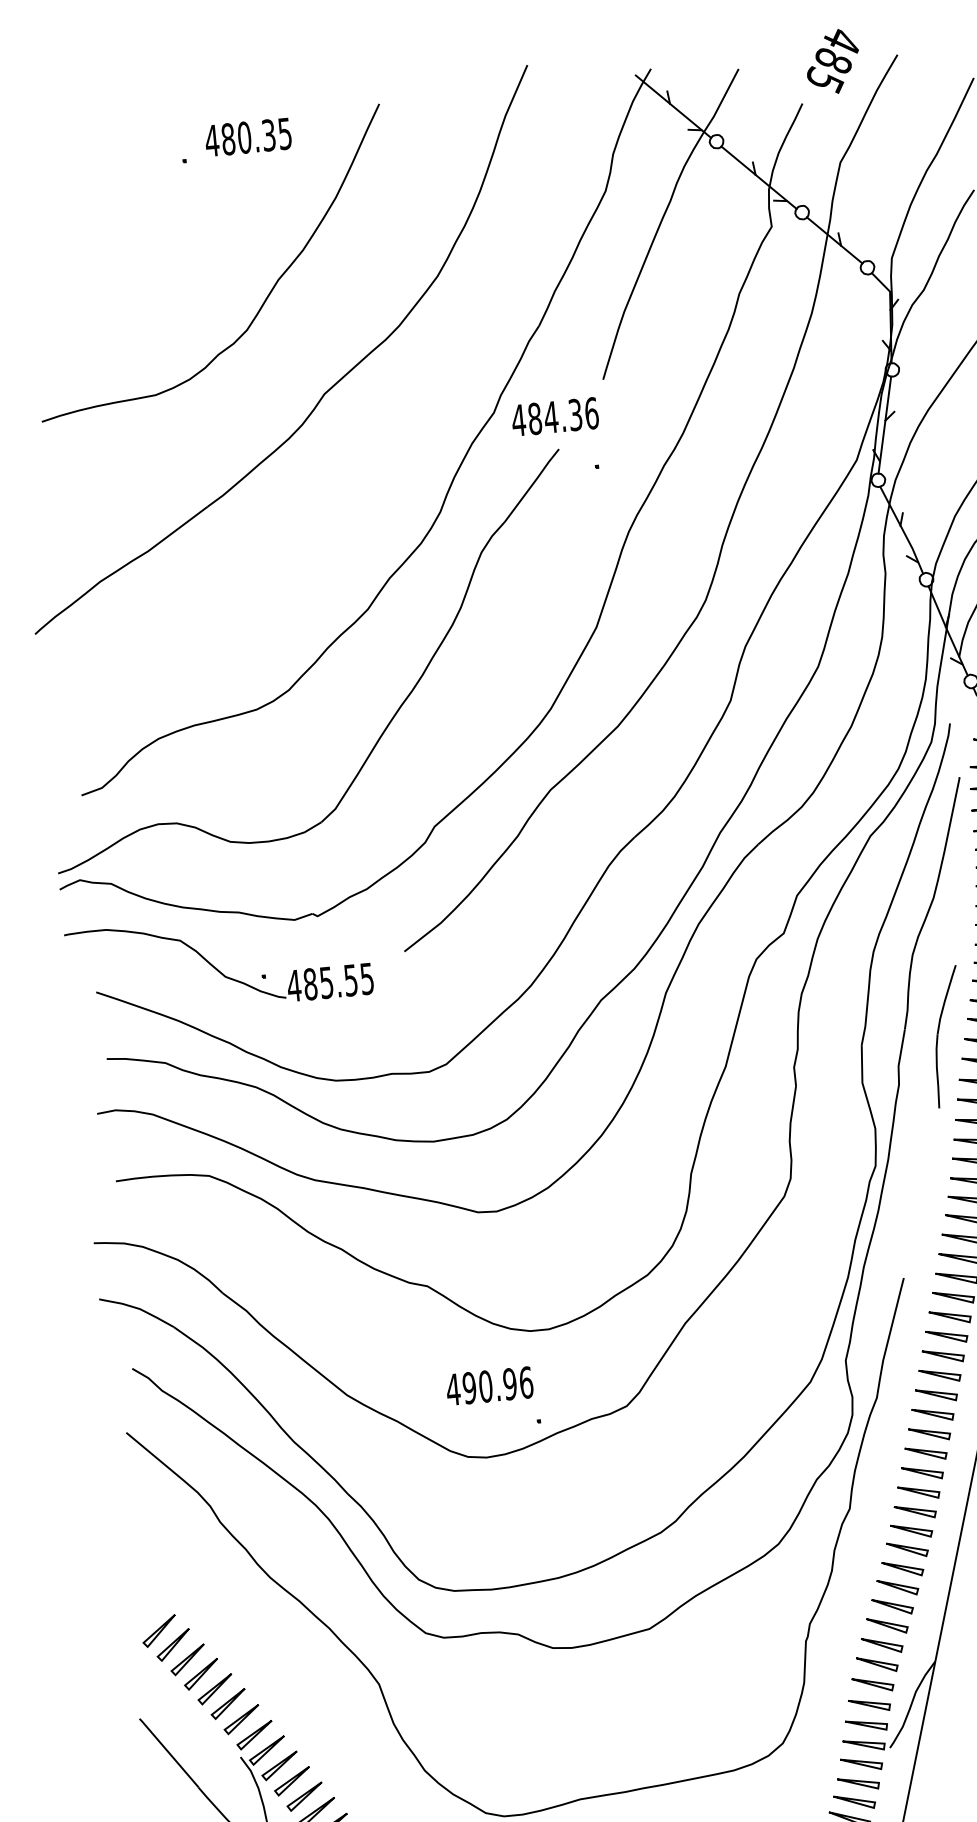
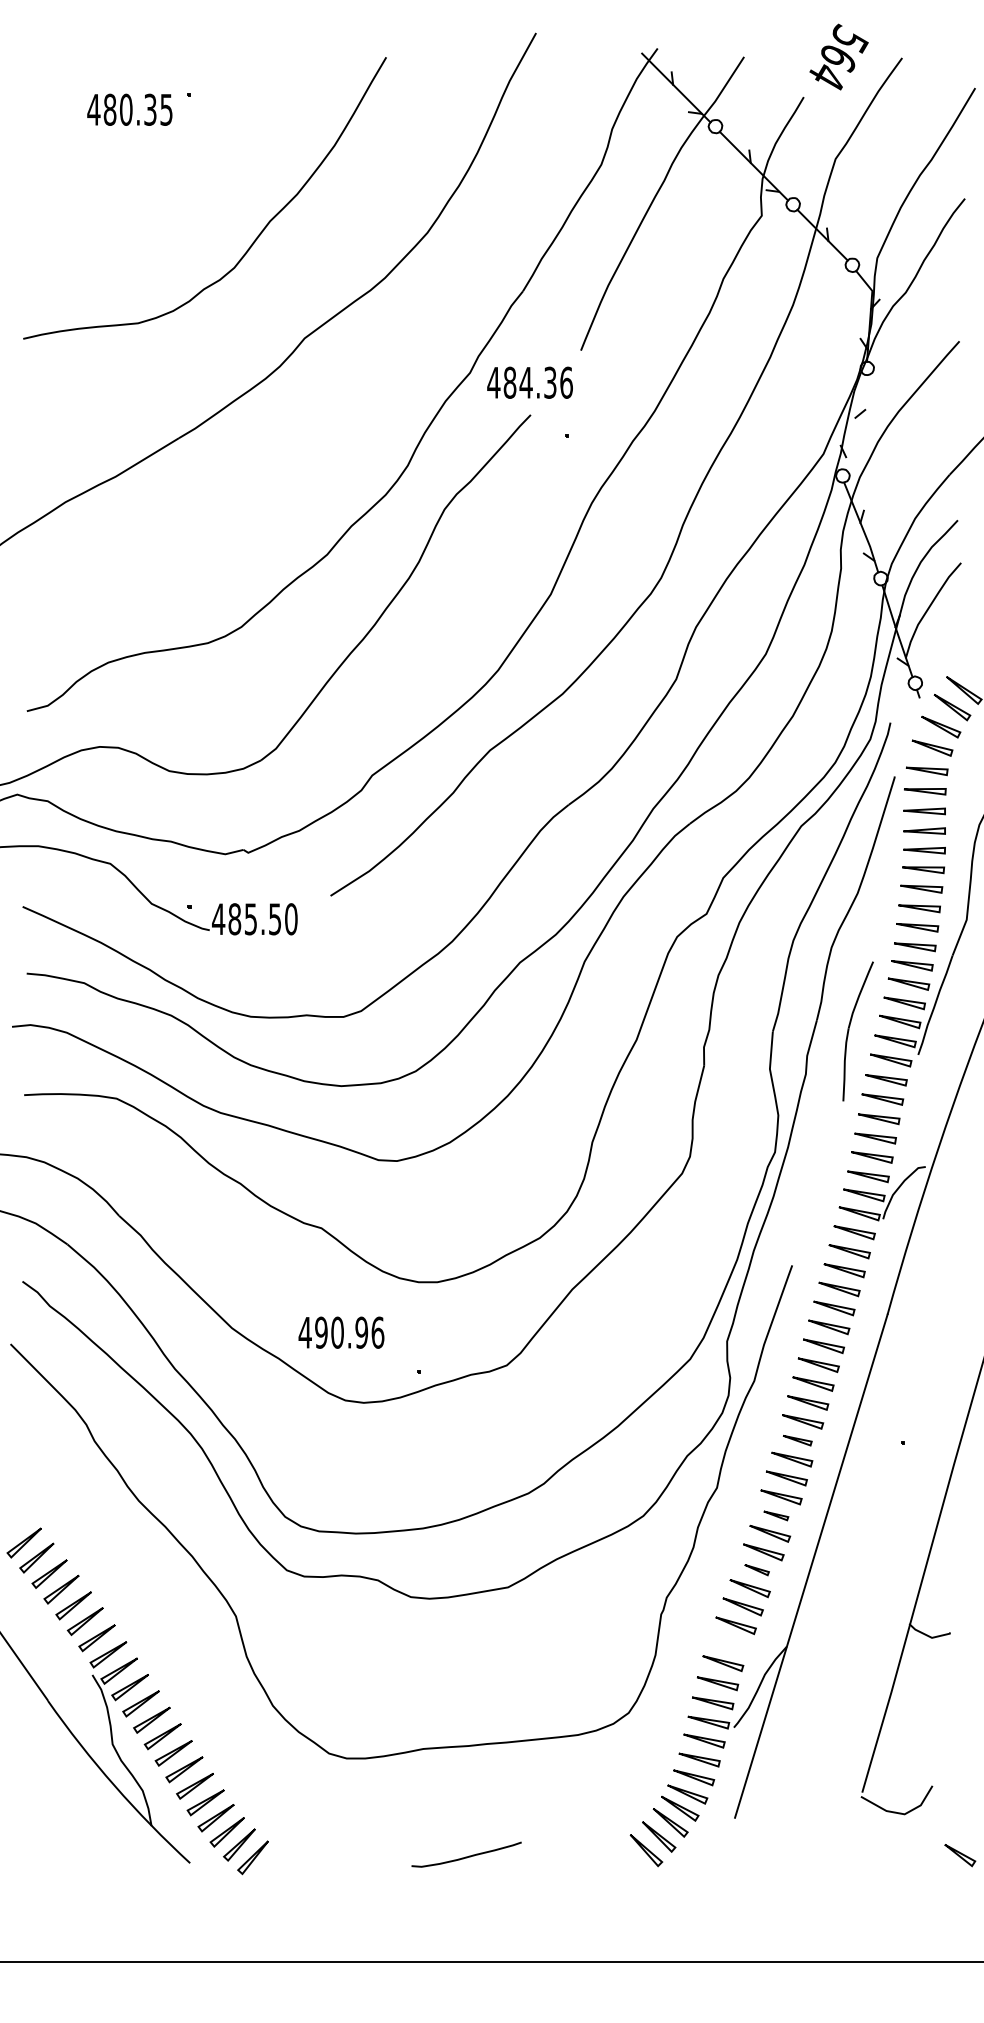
text: (833, 59) -> (838, 56), 485 -> 564
text: (247, 137) -> (129, 109), moved
line: (884, 424) -> (854, 421), removed
text: (367, 979) -> (291, 919), 485.55 -> 485.50
text: (489, 1385) -> (341, 1332), moved
part: (926, 1453) -> (797, 1440), size x0.7
part: (912, 1530) -> (776, 1515), size x0.6
part: (897, 1586) -> (756, 1569), size x0.6
part: (877, 1664) -> (729, 1644), removed

